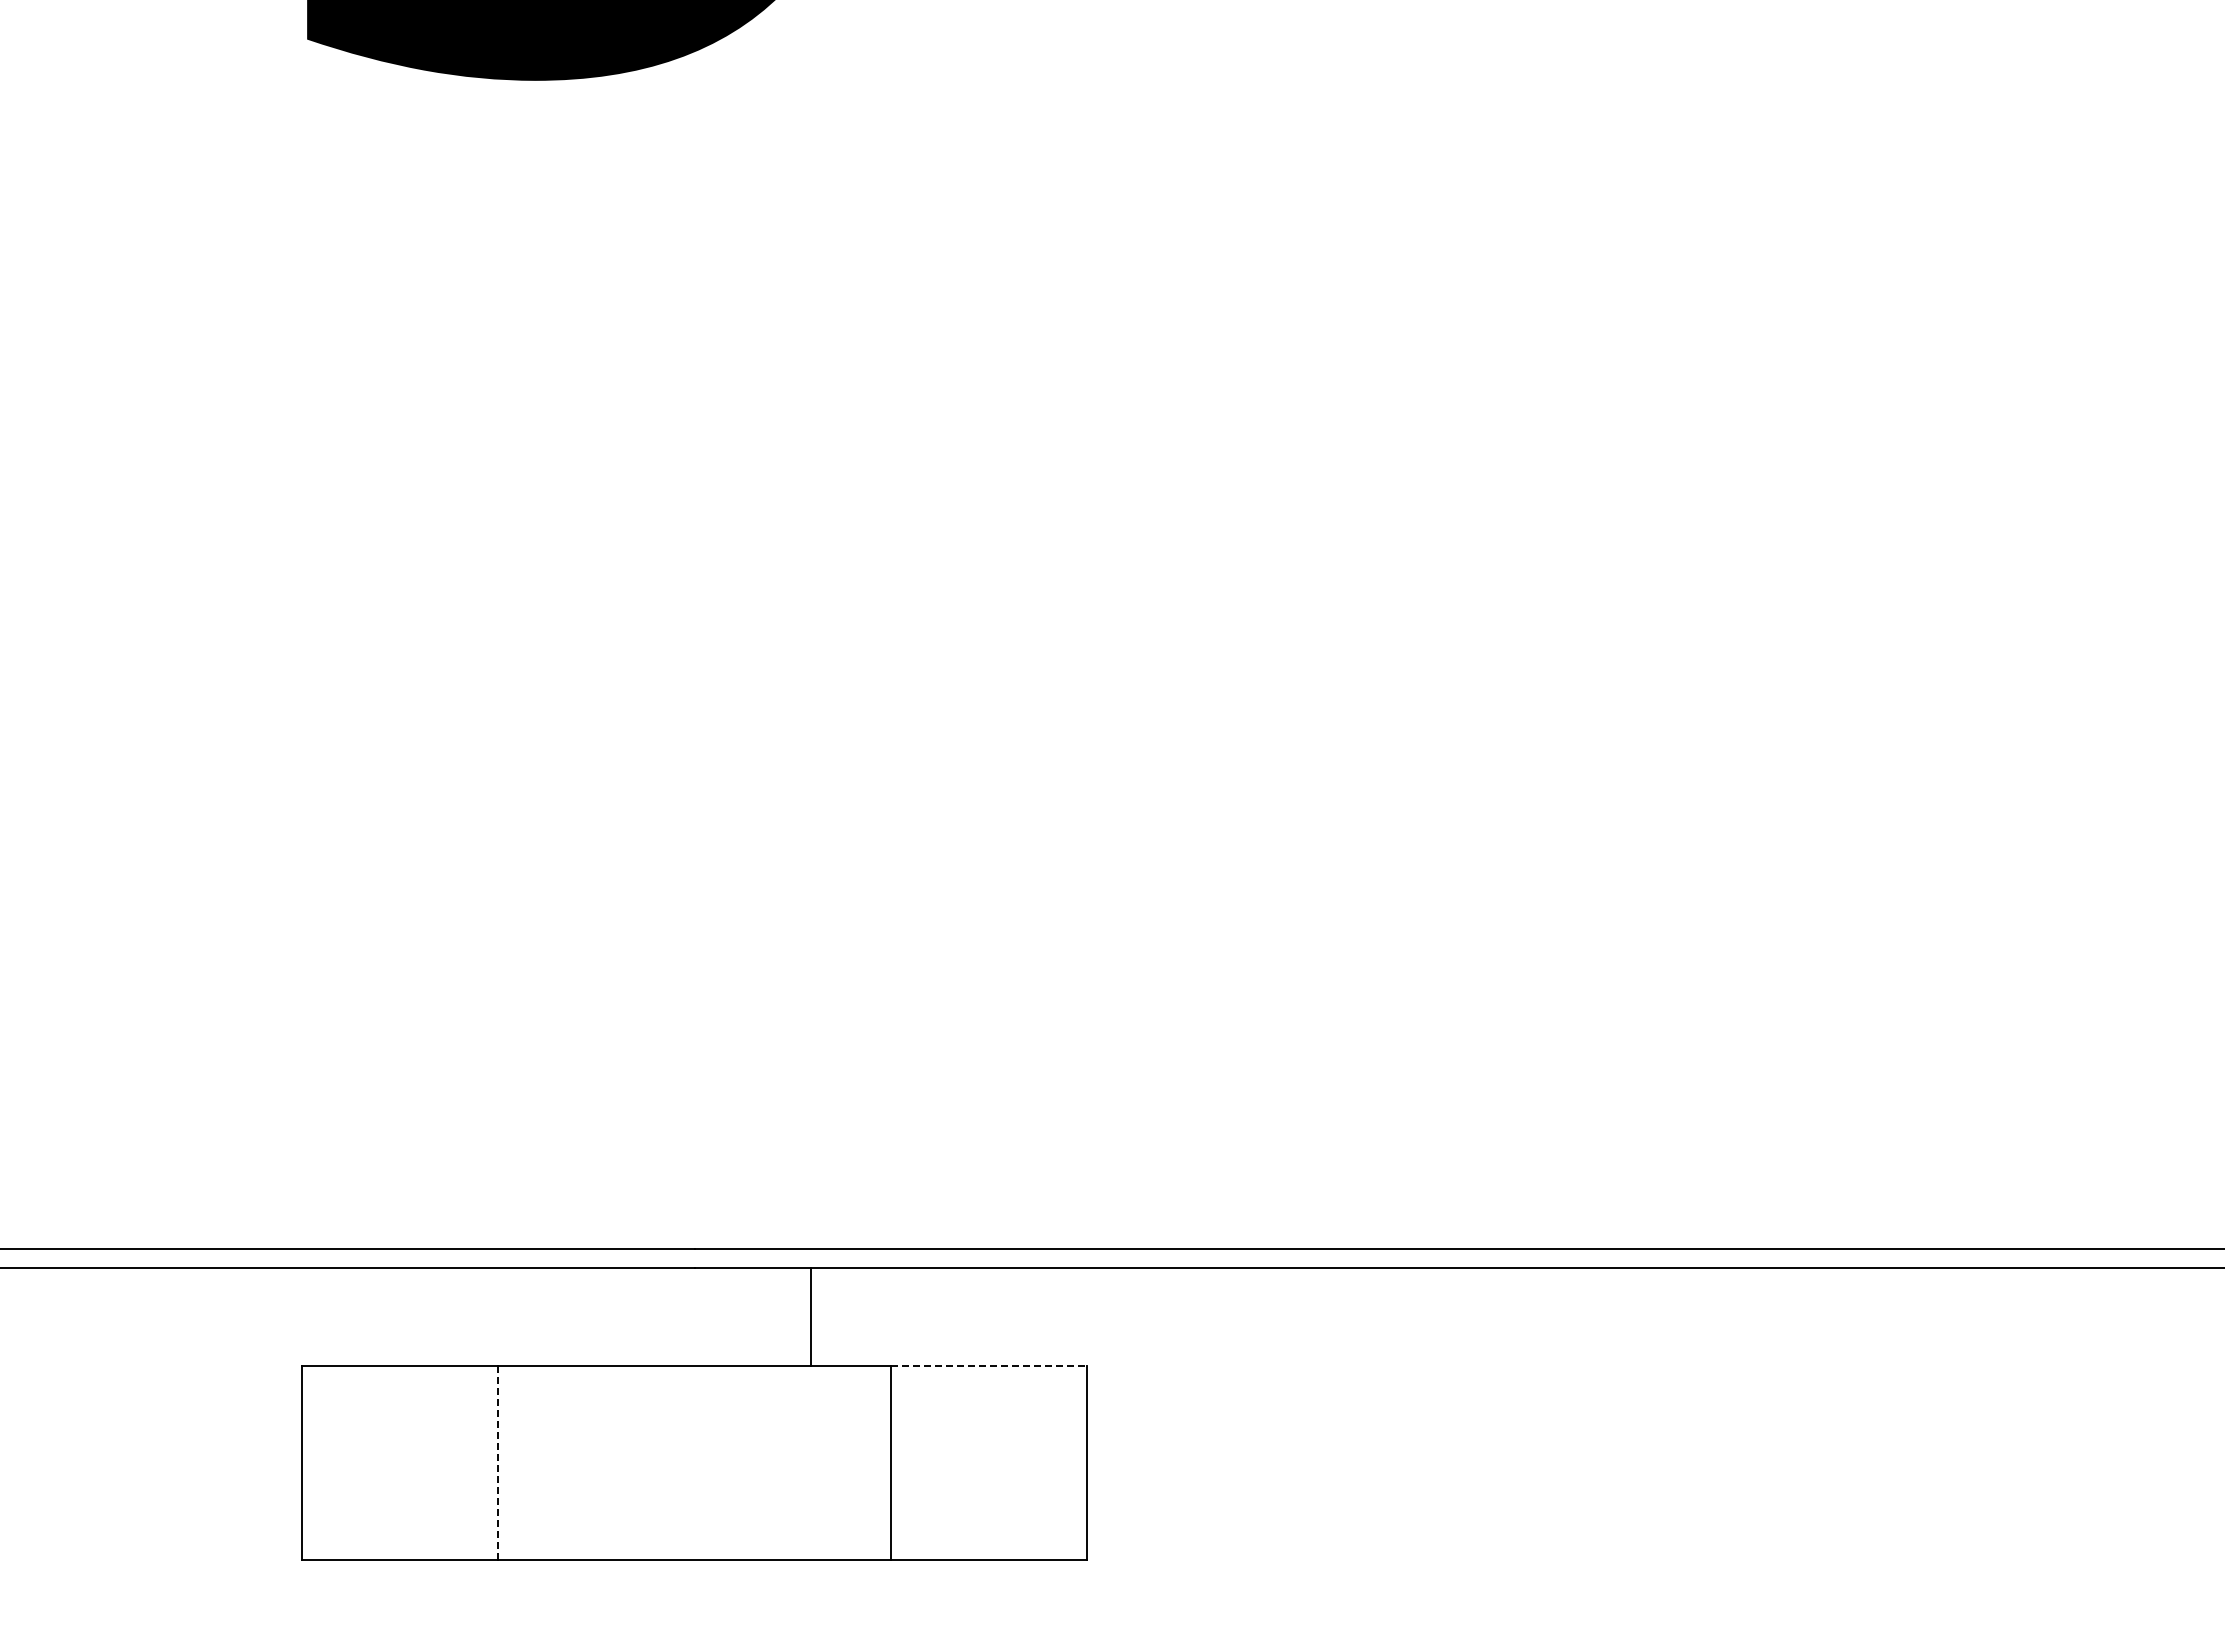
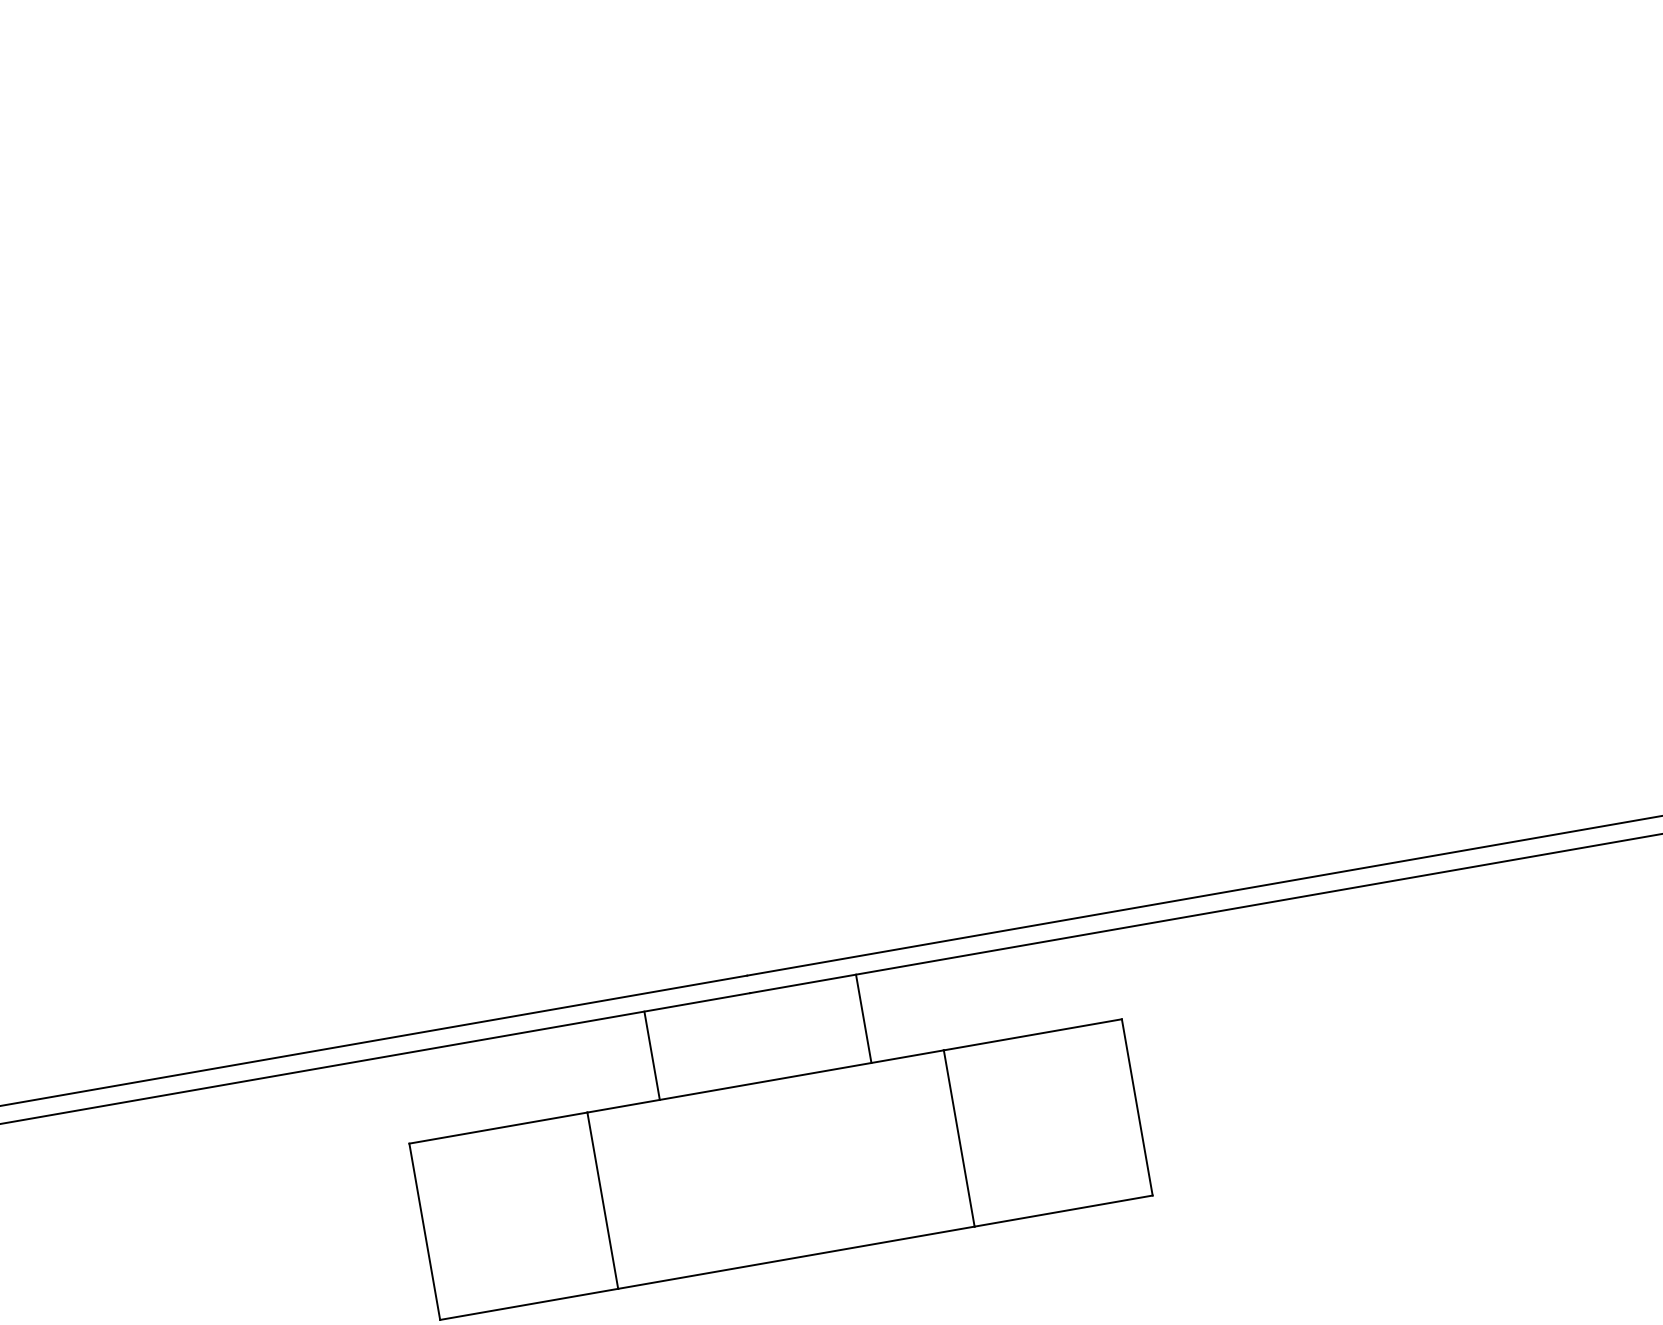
line: (578, 1316) -> (652, 1055), added
line: (989, 1365) -> (1033, 1034), dashed -> solid
line: (498, 1463) -> (602, 1201), dashed -> solid

